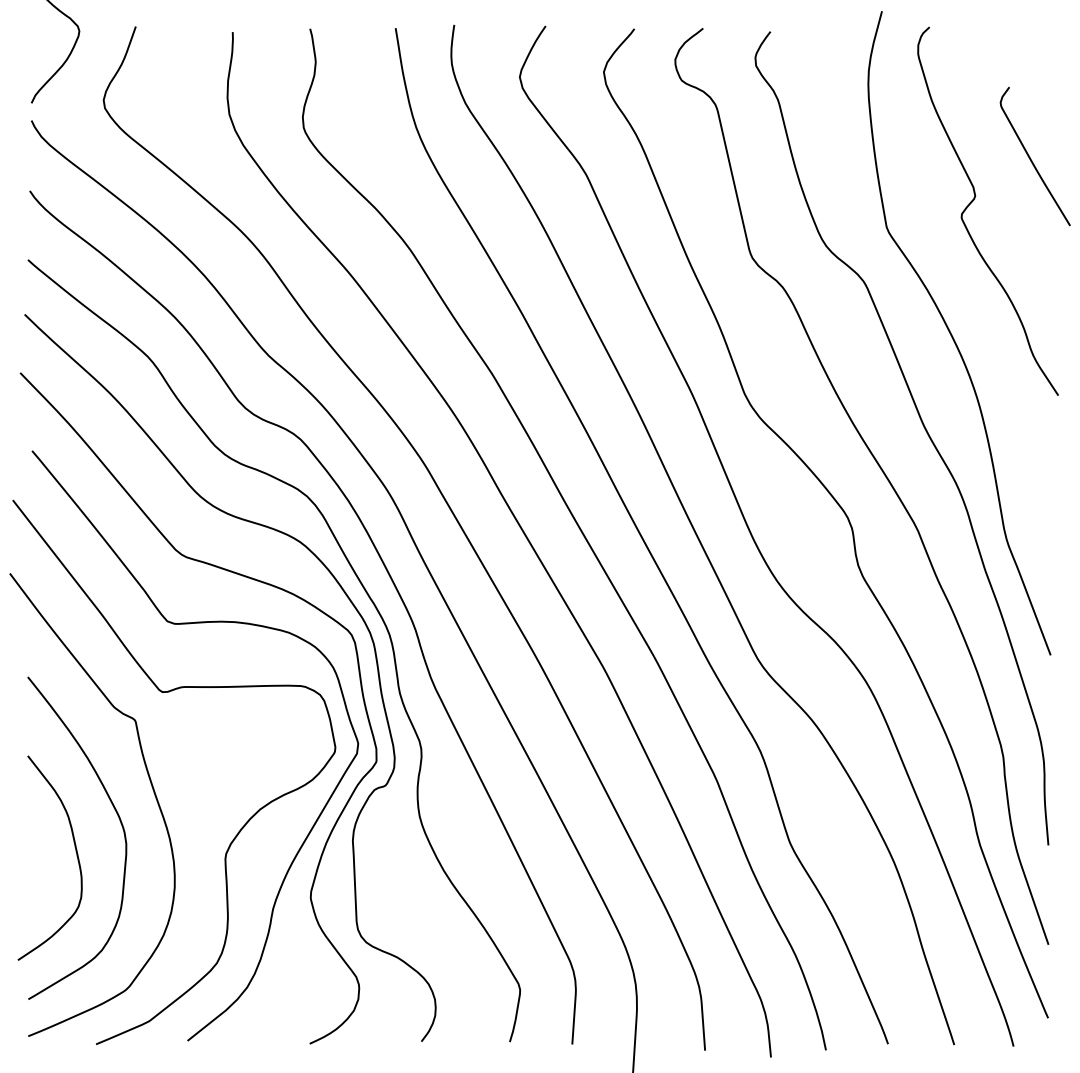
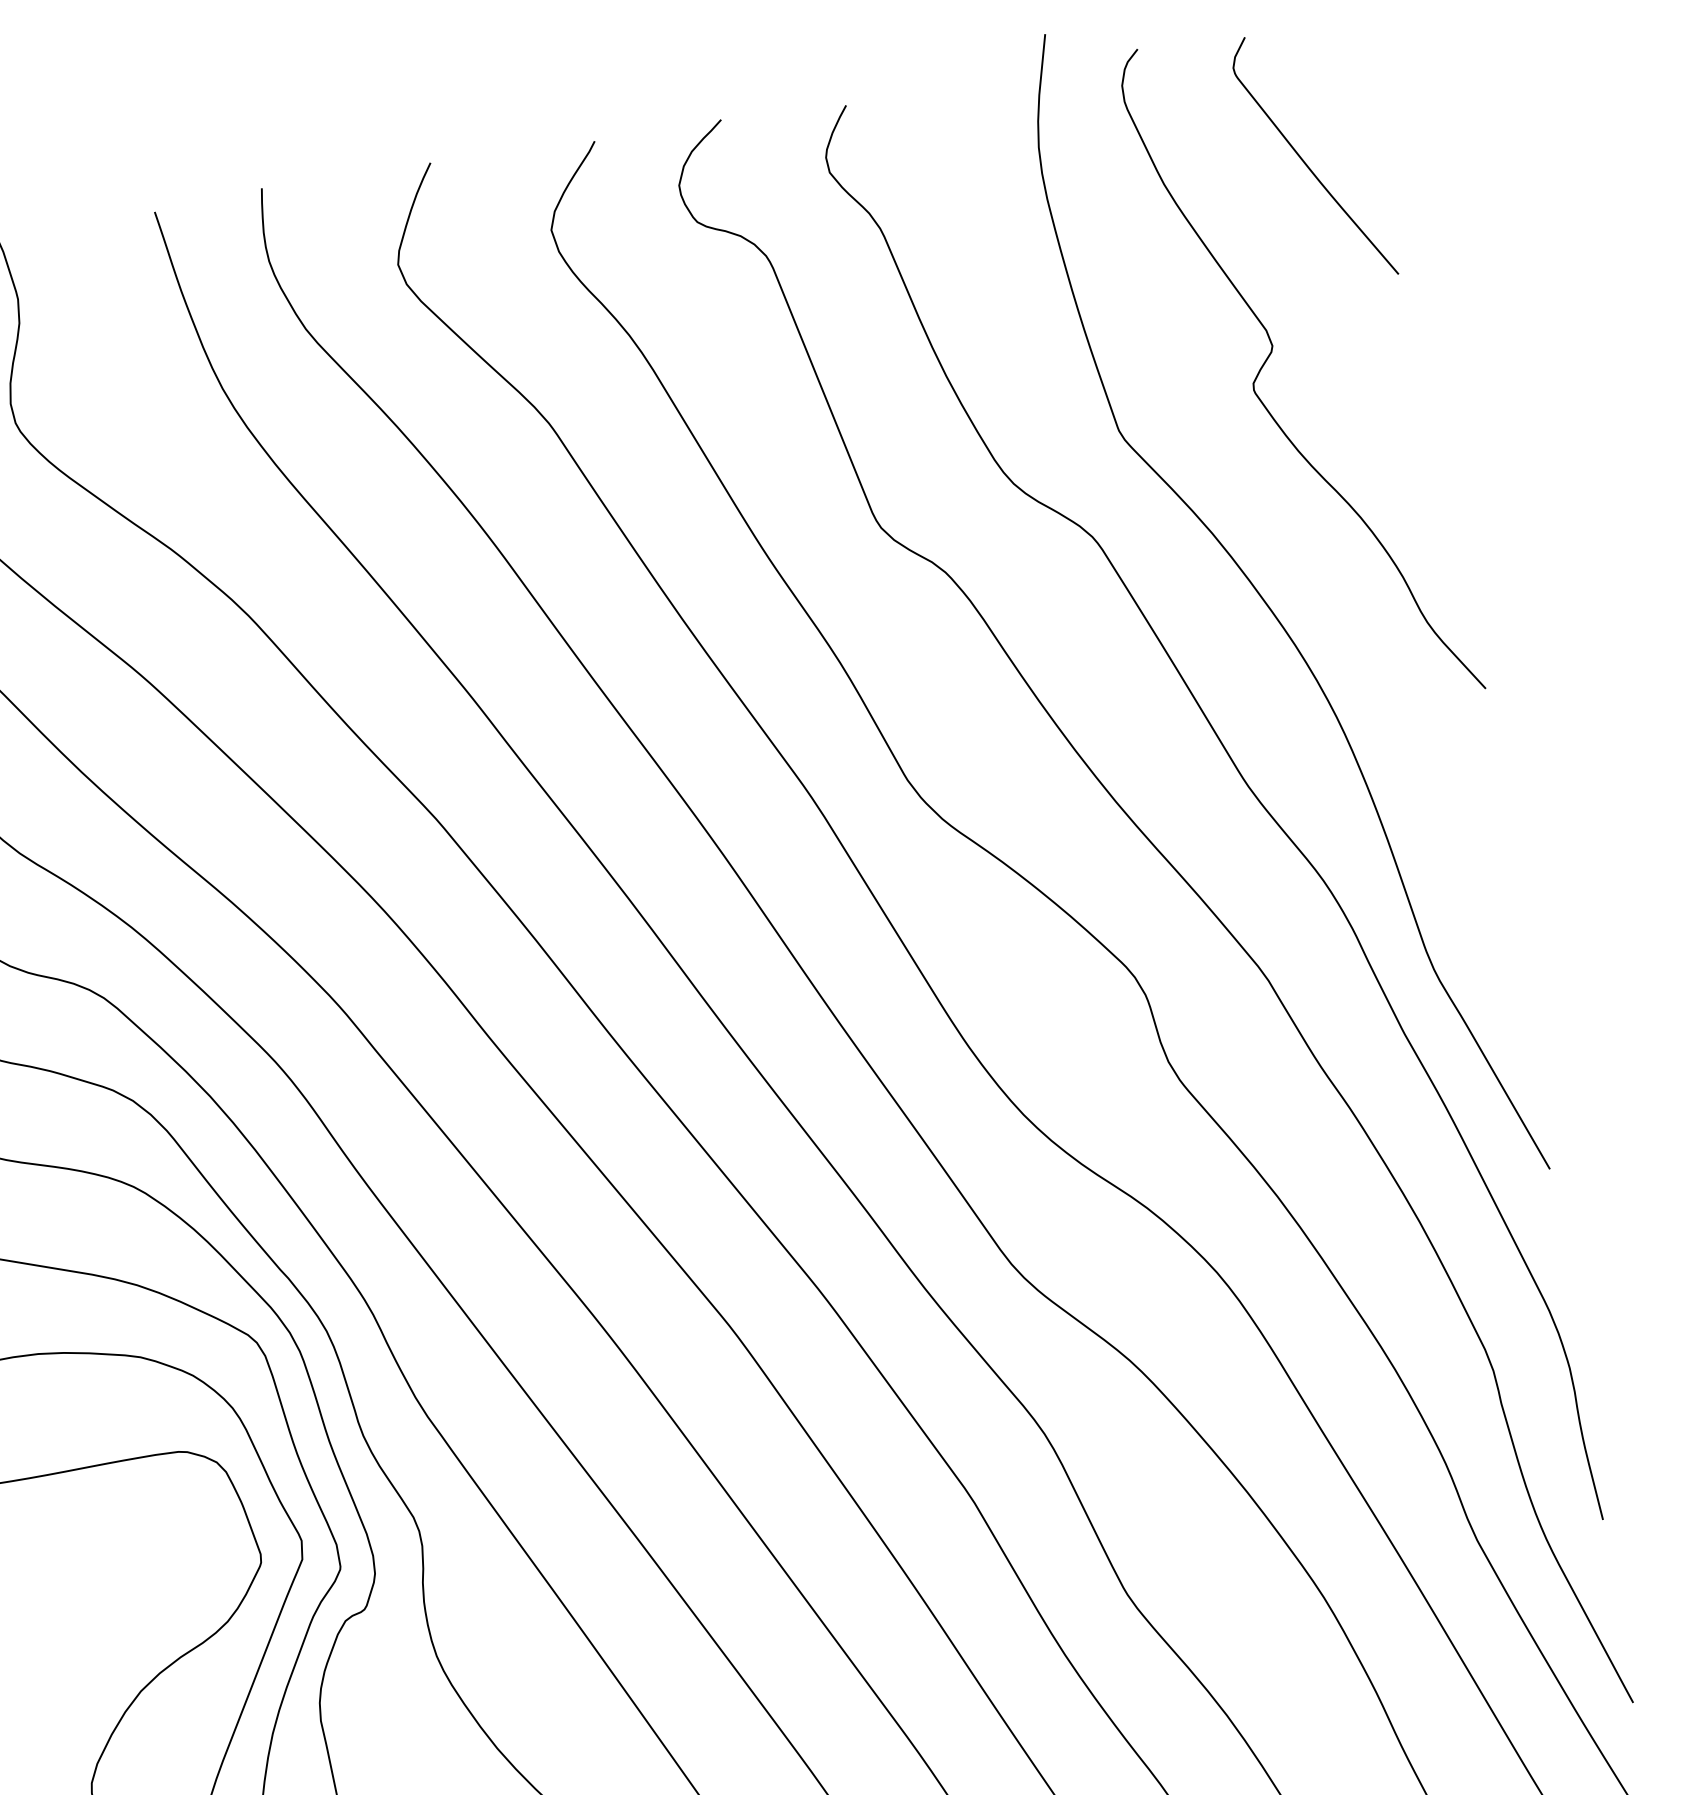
curve: (1031, 158) -> (1307, 161), moved

